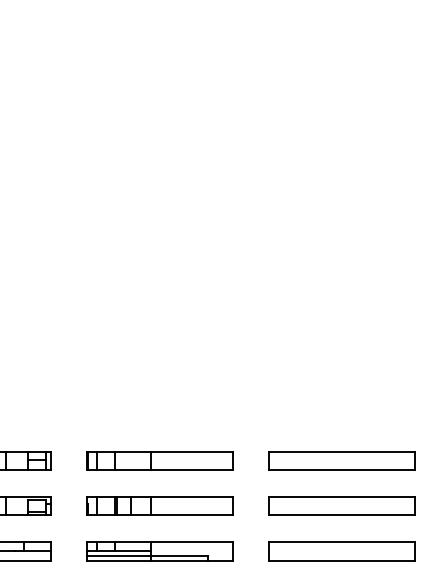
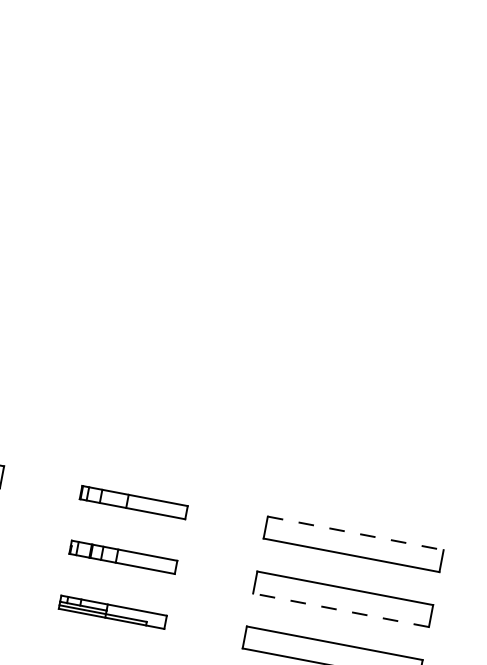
line: (341, 451) -> (355, 533), solid -> dashed
part: (159, 460) -> (133, 502), size x0.6
part: (159, 505) -> (122, 556), size x0.6
line: (341, 515) -> (340, 610), solid -> dashed
part: (159, 551) -> (112, 612), size x0.6

